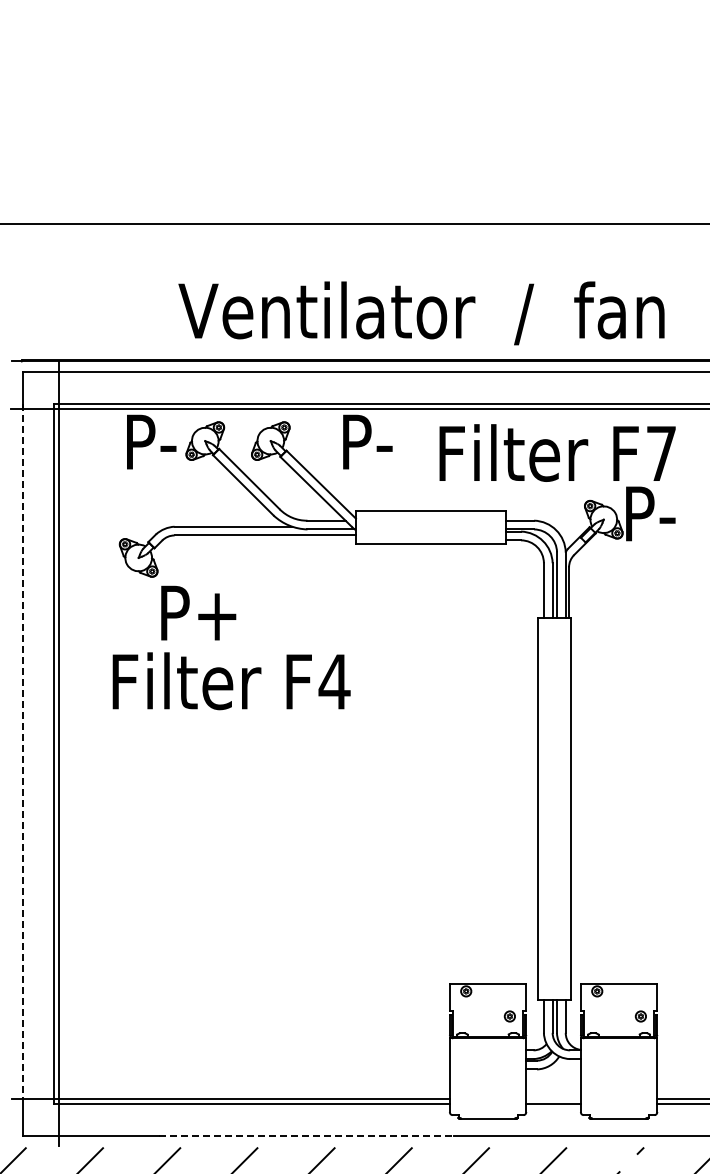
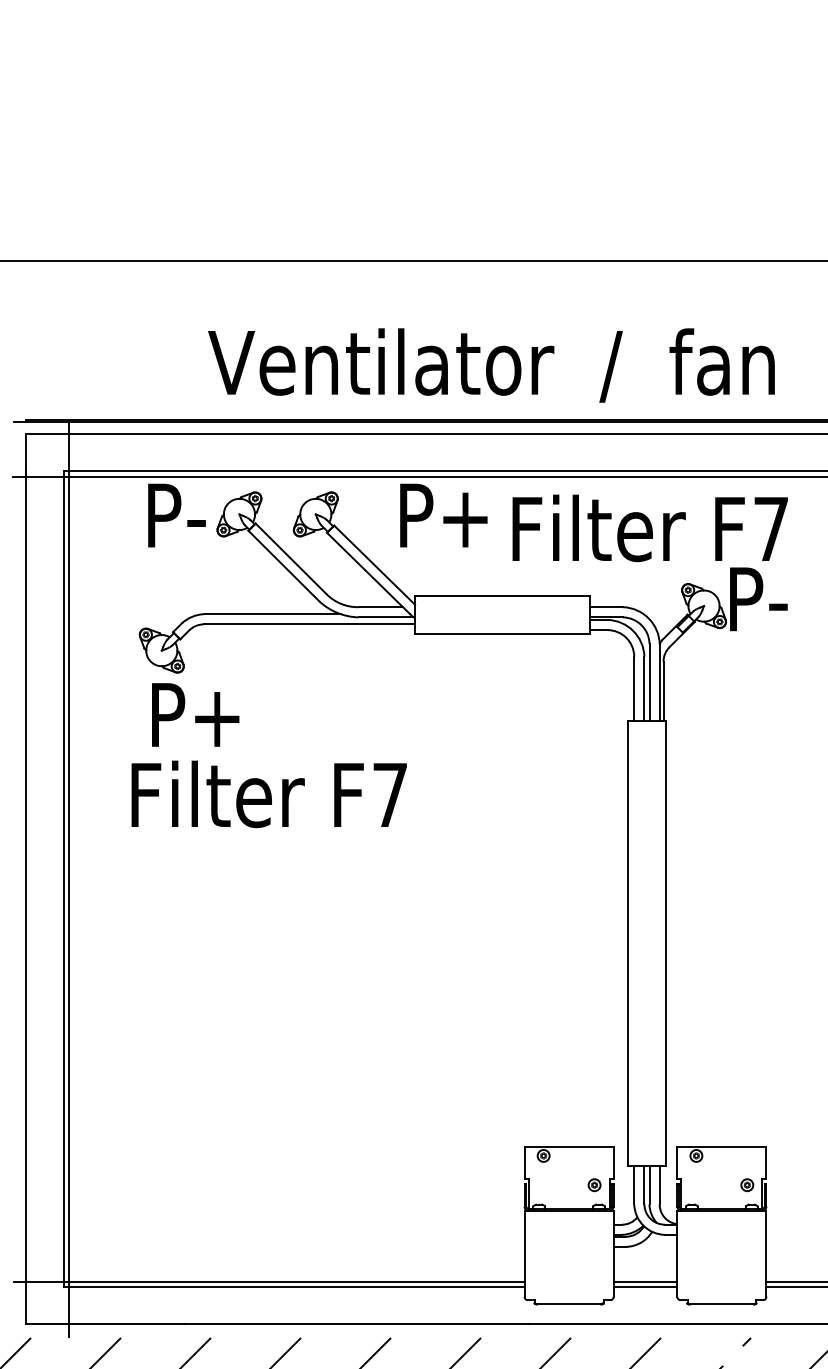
text: (397, 445) -> (463, 519), P- -> P+
text: (198, 612) -> (195, 714), moved
text: (334, 681) -> (390, 794), F4 -> F7
line: (22, 751) -> (26, 876), dashed -> solid
line: (553, 1099) -> (645, 1281), added
line: (306, 1135) -> (357, 1323), dashed -> solid

